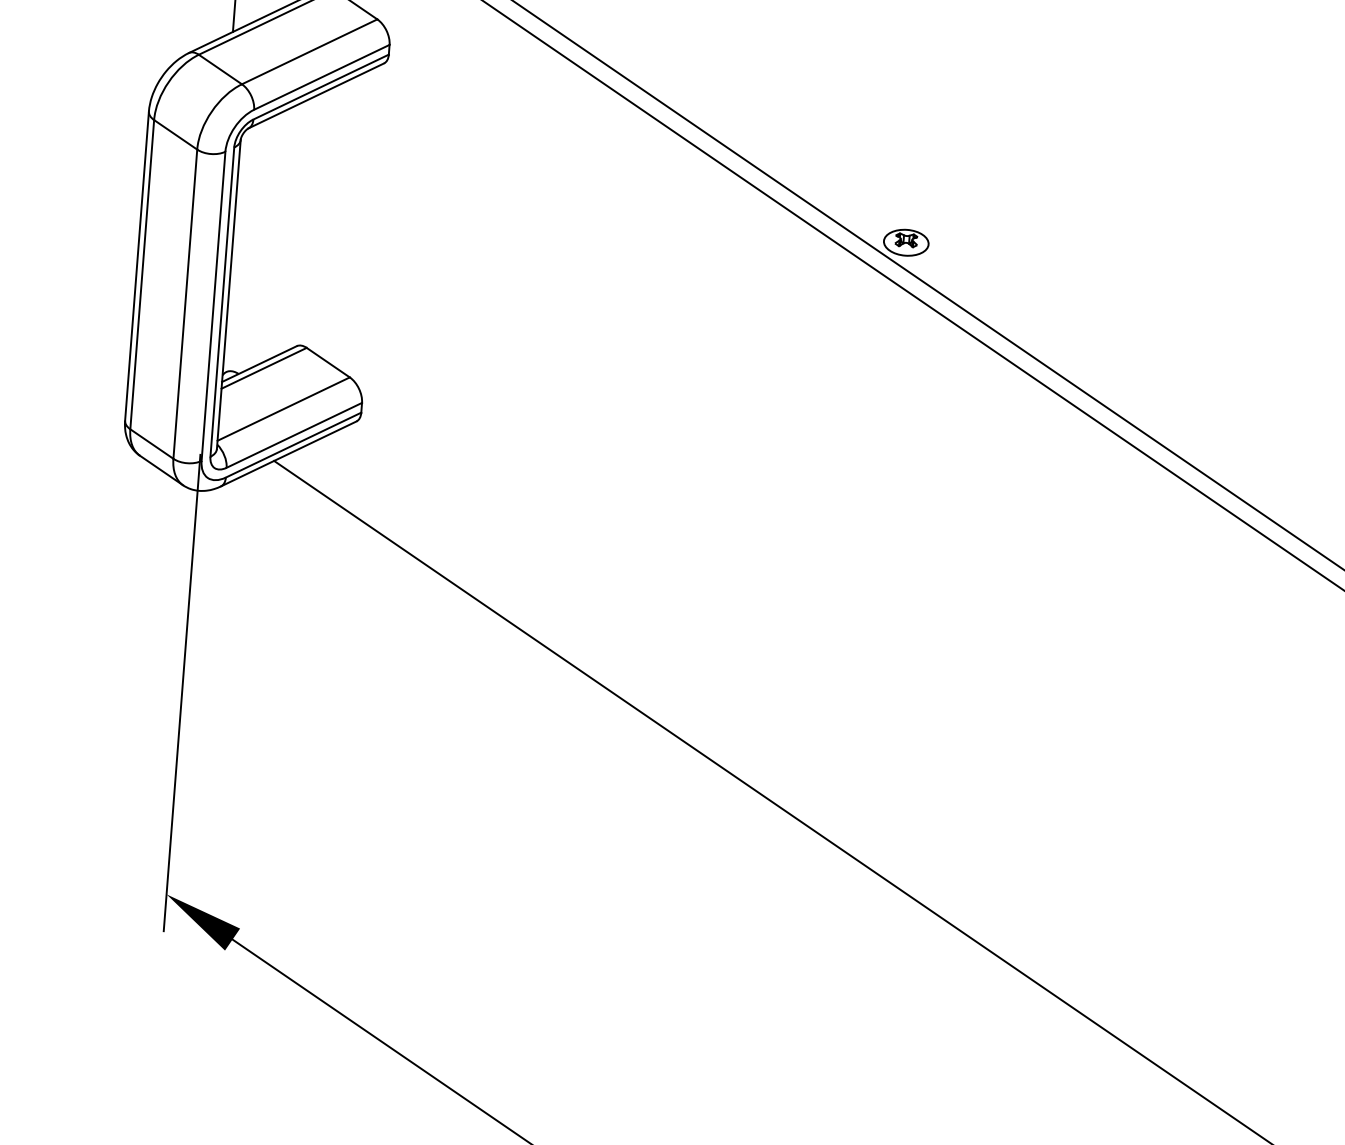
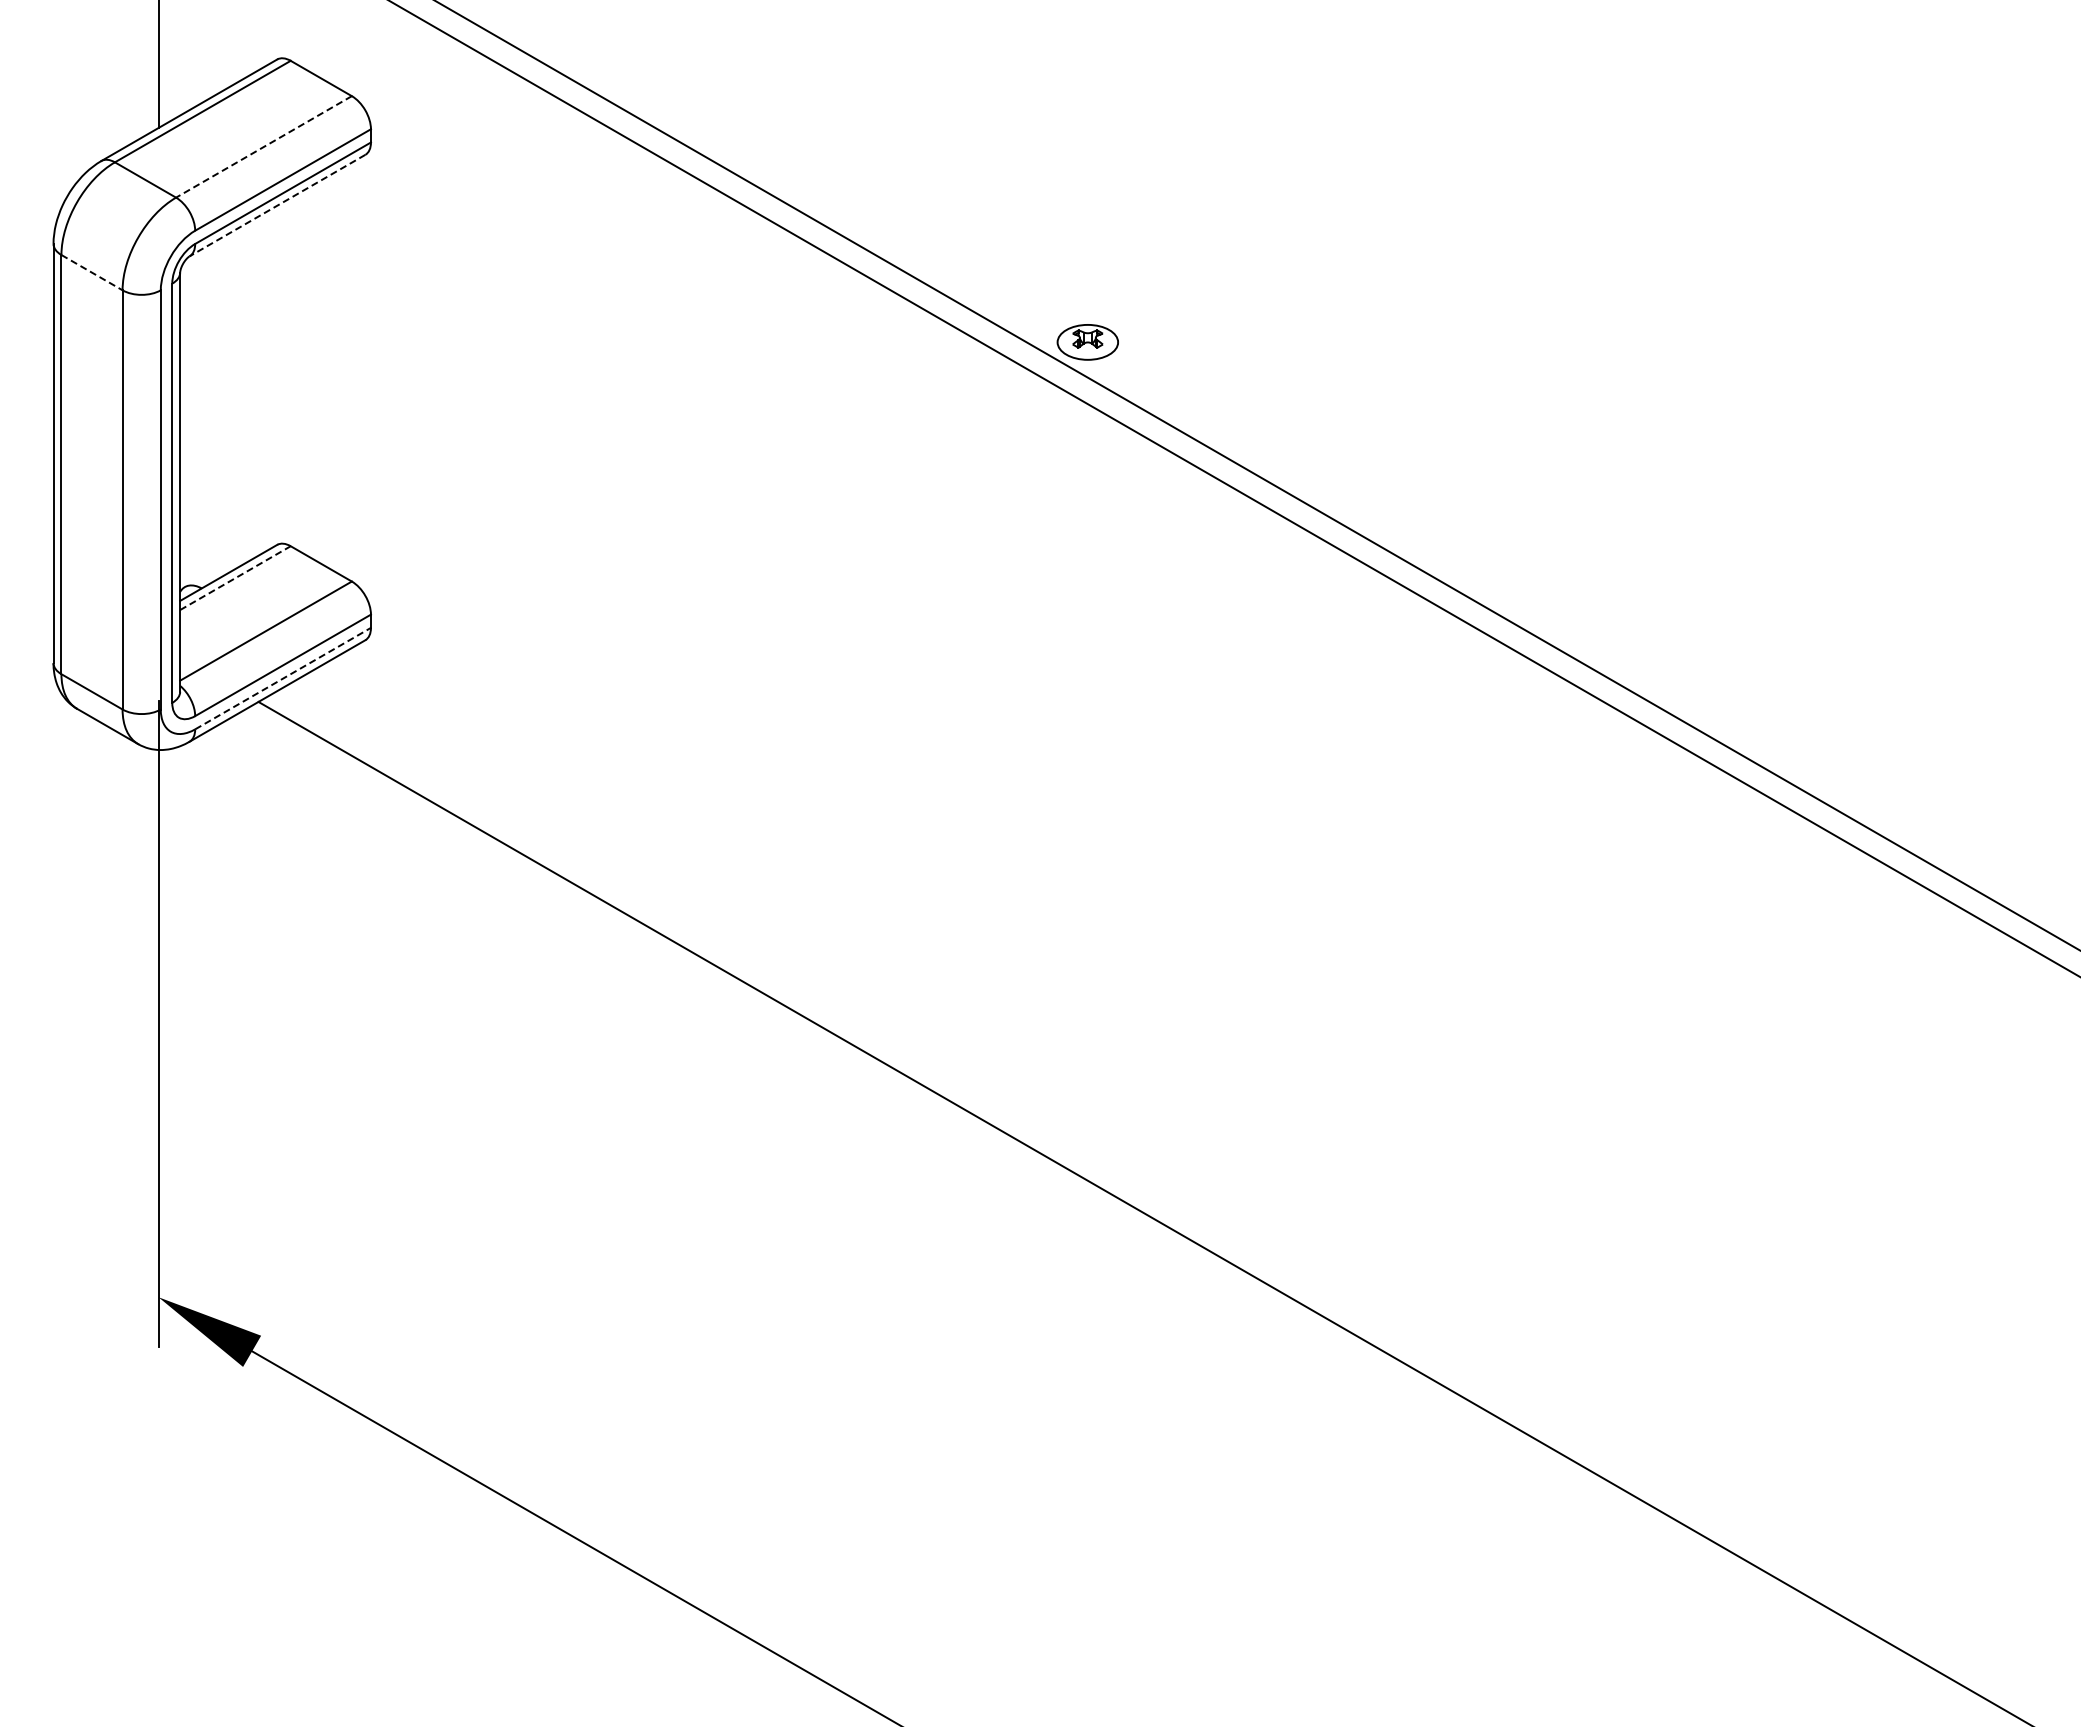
line: (309, 52) -> (263, 147), solid -> dashed
line: (316, 95) -> (277, 205), solid -> dashed
line: (176, 134) -> (92, 272), solid -> dashed
line: (264, 368) -> (235, 578), solid -> dashed
line: (293, 445) -> (283, 678), solid -> dashed

